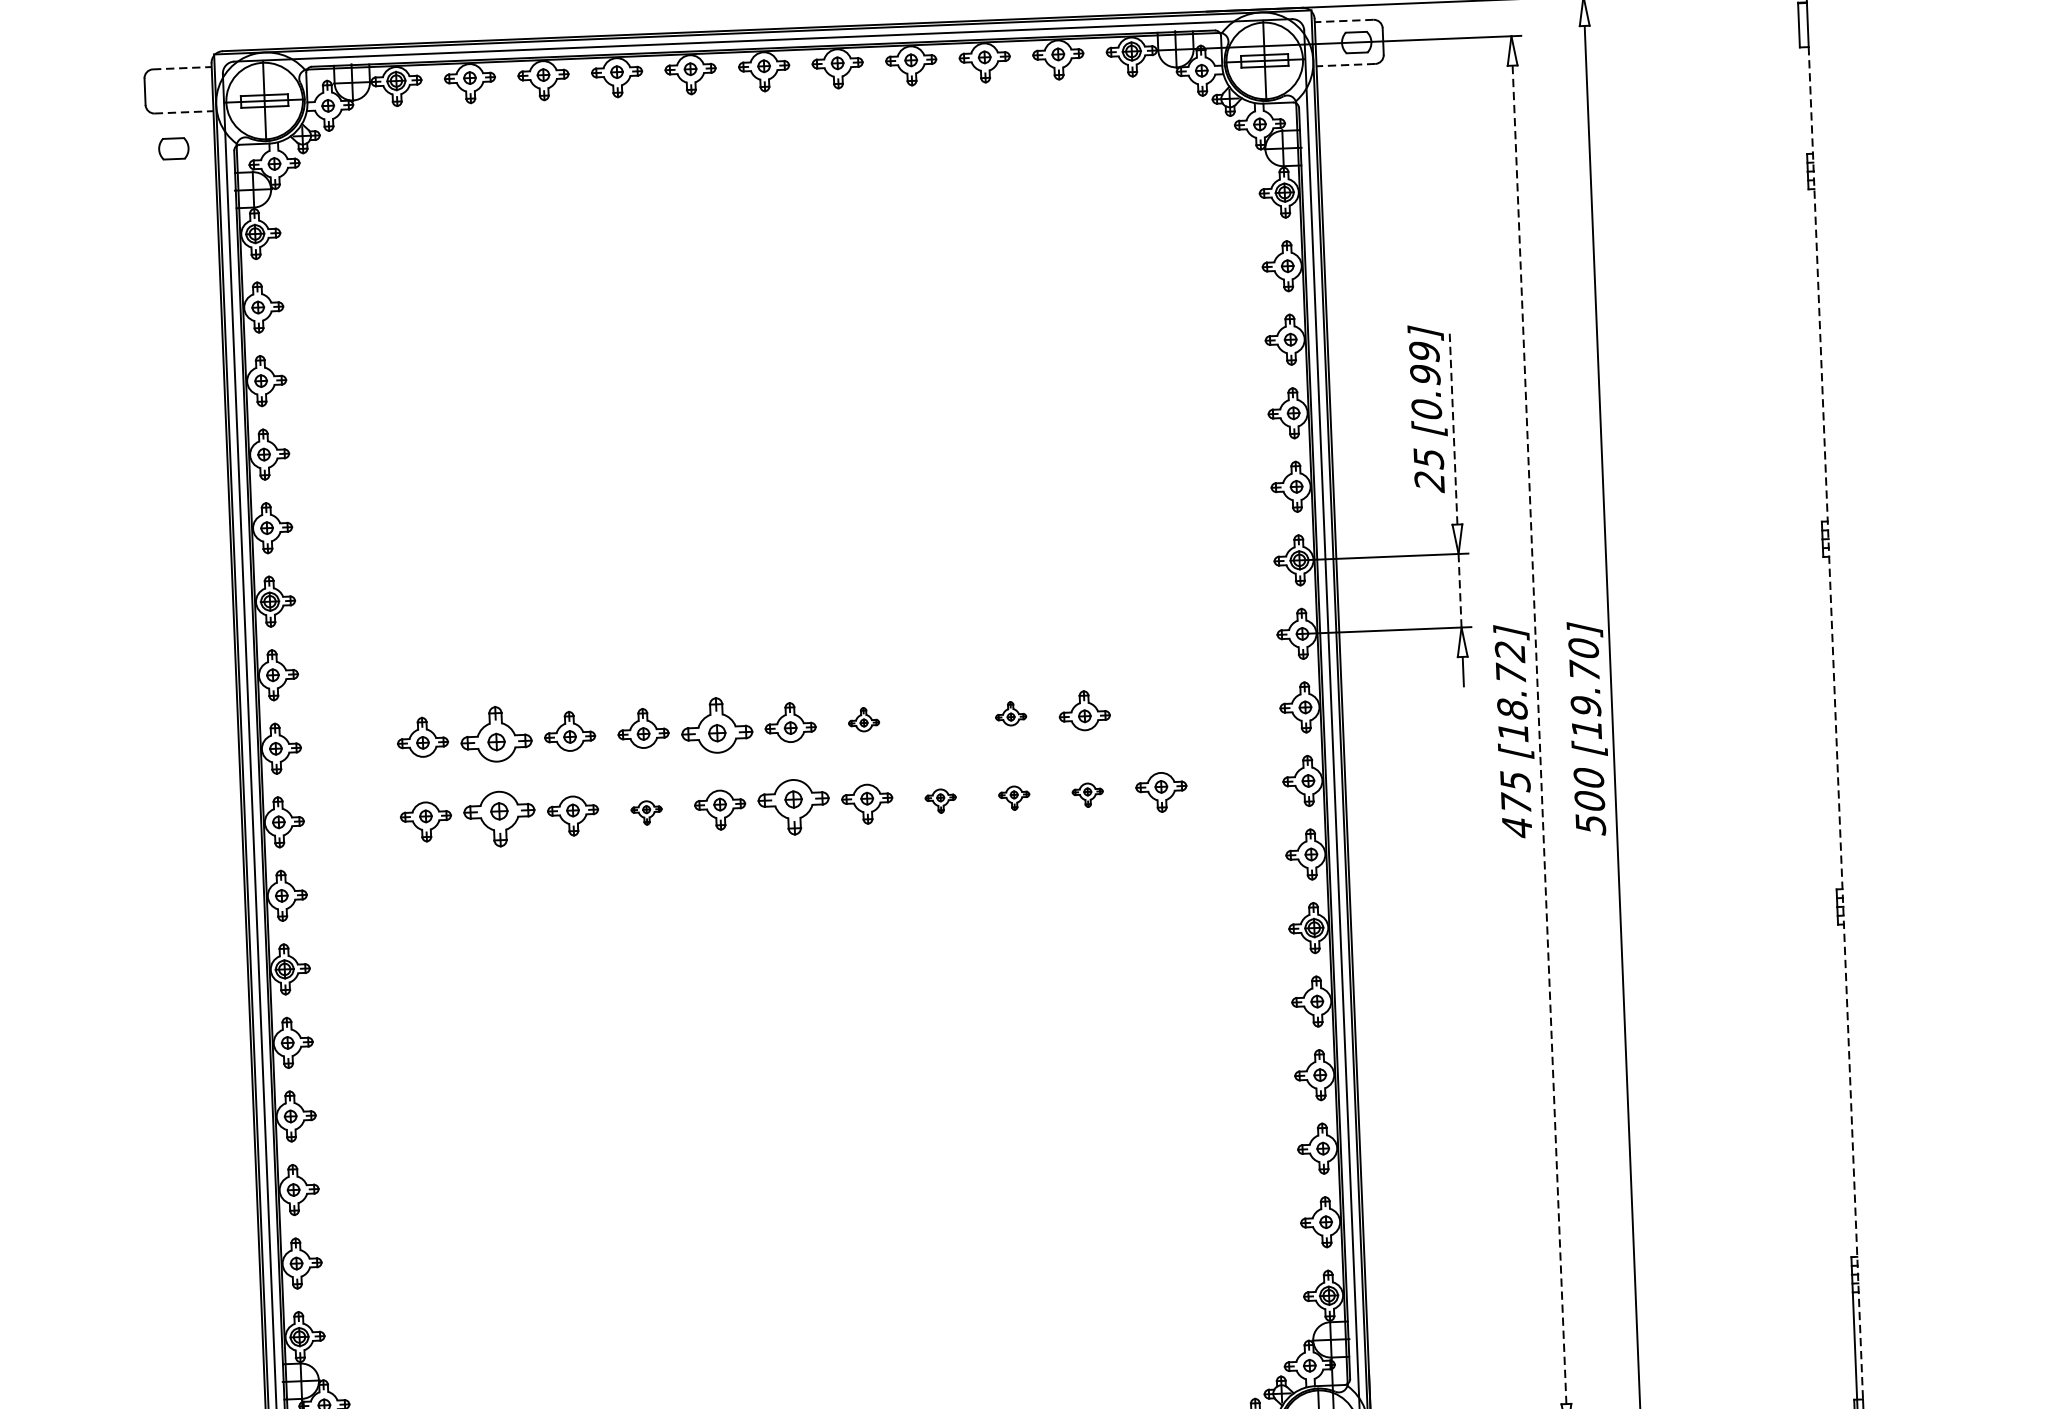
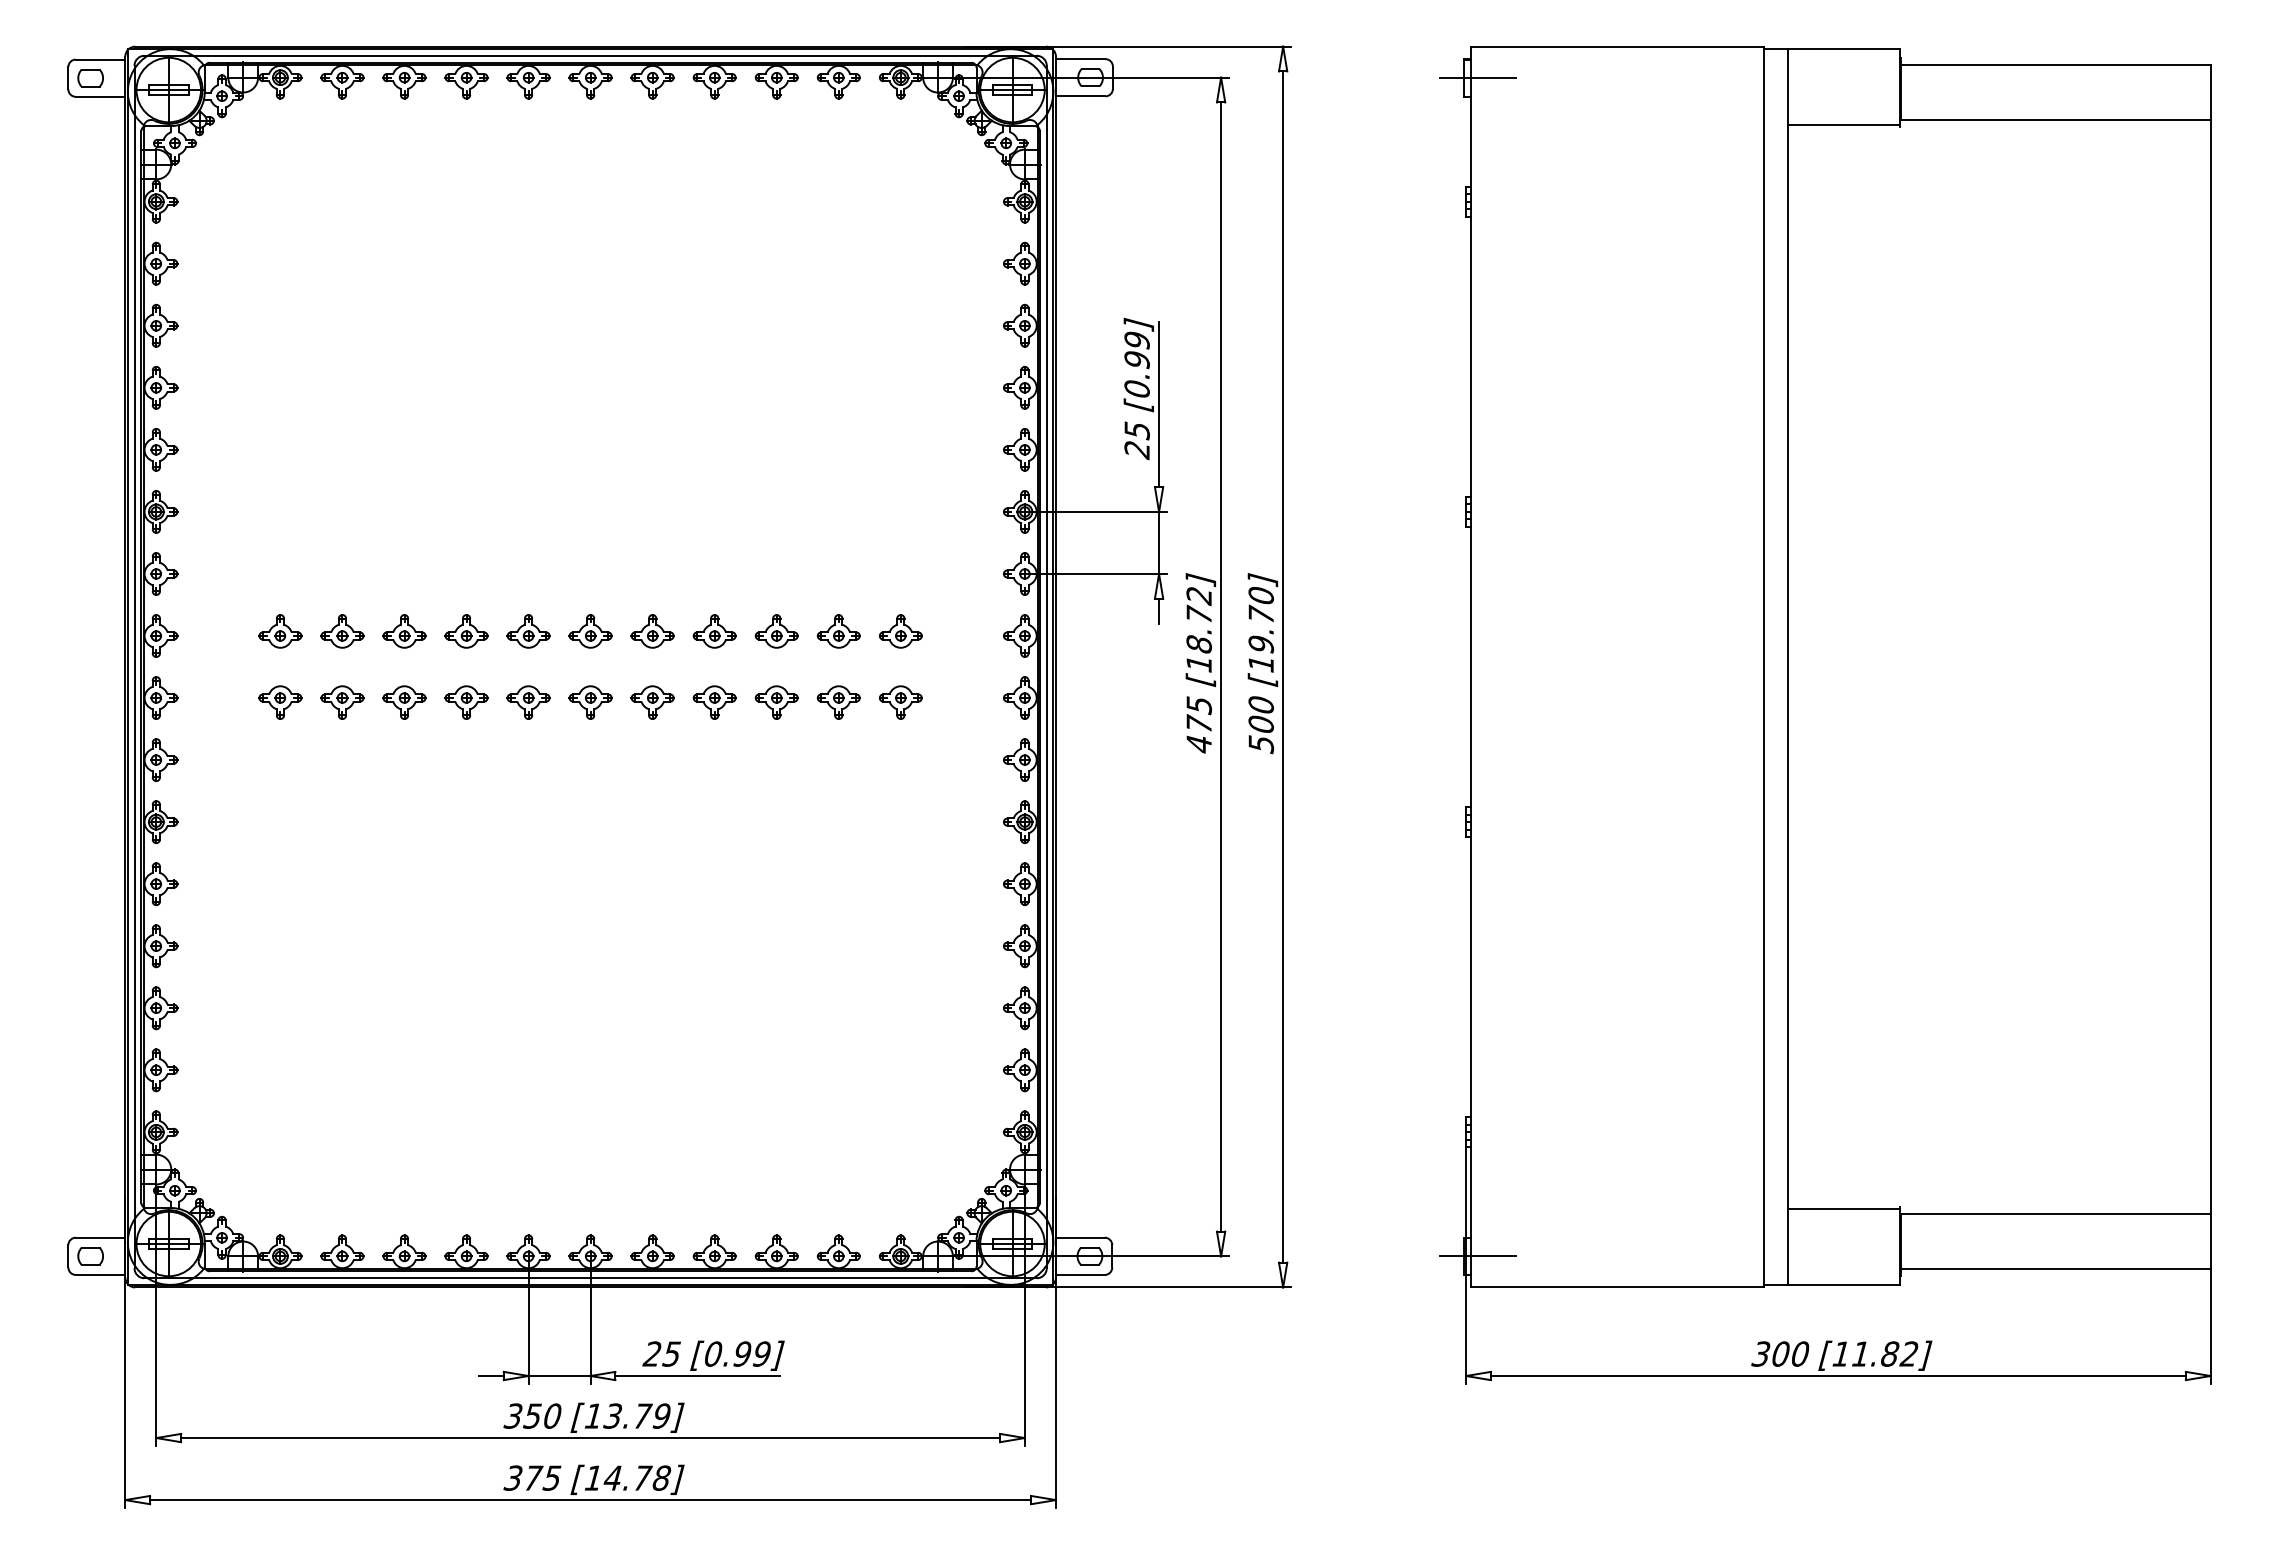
line: (1343, 21) -> (1080, 59), dashed -> solid
line: (1815, 23) -> (1477, 77), added
line: (1345, 65) -> (1080, 96), dashed -> solid
line: (182, 68) -> (100, 59), dashed -> solid
line: (184, 111) -> (100, 96), dashed -> solid
part: (173, 149) -> (90, 78), moved
line: (1453, 426) -> (1159, 404), dashed -> solid
line: (1460, 590) -> (1159, 542), dashed -> solid
part: (1157, 708) -> (900, 631), added
part: (1010, 713) -> (776, 631), size x1.67
part: (937, 716) -> (714, 631), added
part: (863, 719) -> (652, 631), size x1.67
line: (1836, 723) -> (1471, 667), dashed -> solid
part: (716, 725) -> (528, 631), size x0.71
part: (496, 734) -> (342, 631), size x0.71
line: (1539, 735) -> (1221, 667), dashed -> solid
part: (1087, 795) -> (838, 702), size x1.67
part: (1014, 798) -> (776, 702), size x1.67
part: (940, 801) -> (714, 702), size x1.67
part: (793, 806) -> (590, 702), size x0.71
part: (646, 812) -> (466, 702), size x1.67
part: (499, 818) -> (342, 702), size x0.71

